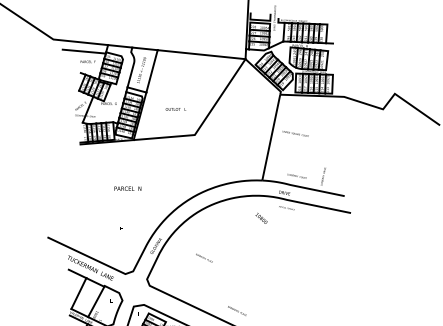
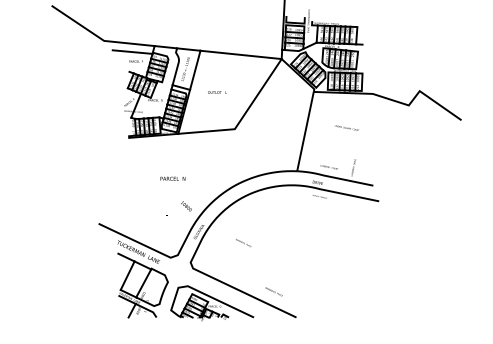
text: (176, 109) -> (217, 92), moved
text: (295, 133) -> (346, 127), moved
text: (261, 218) -> (186, 206), moved

